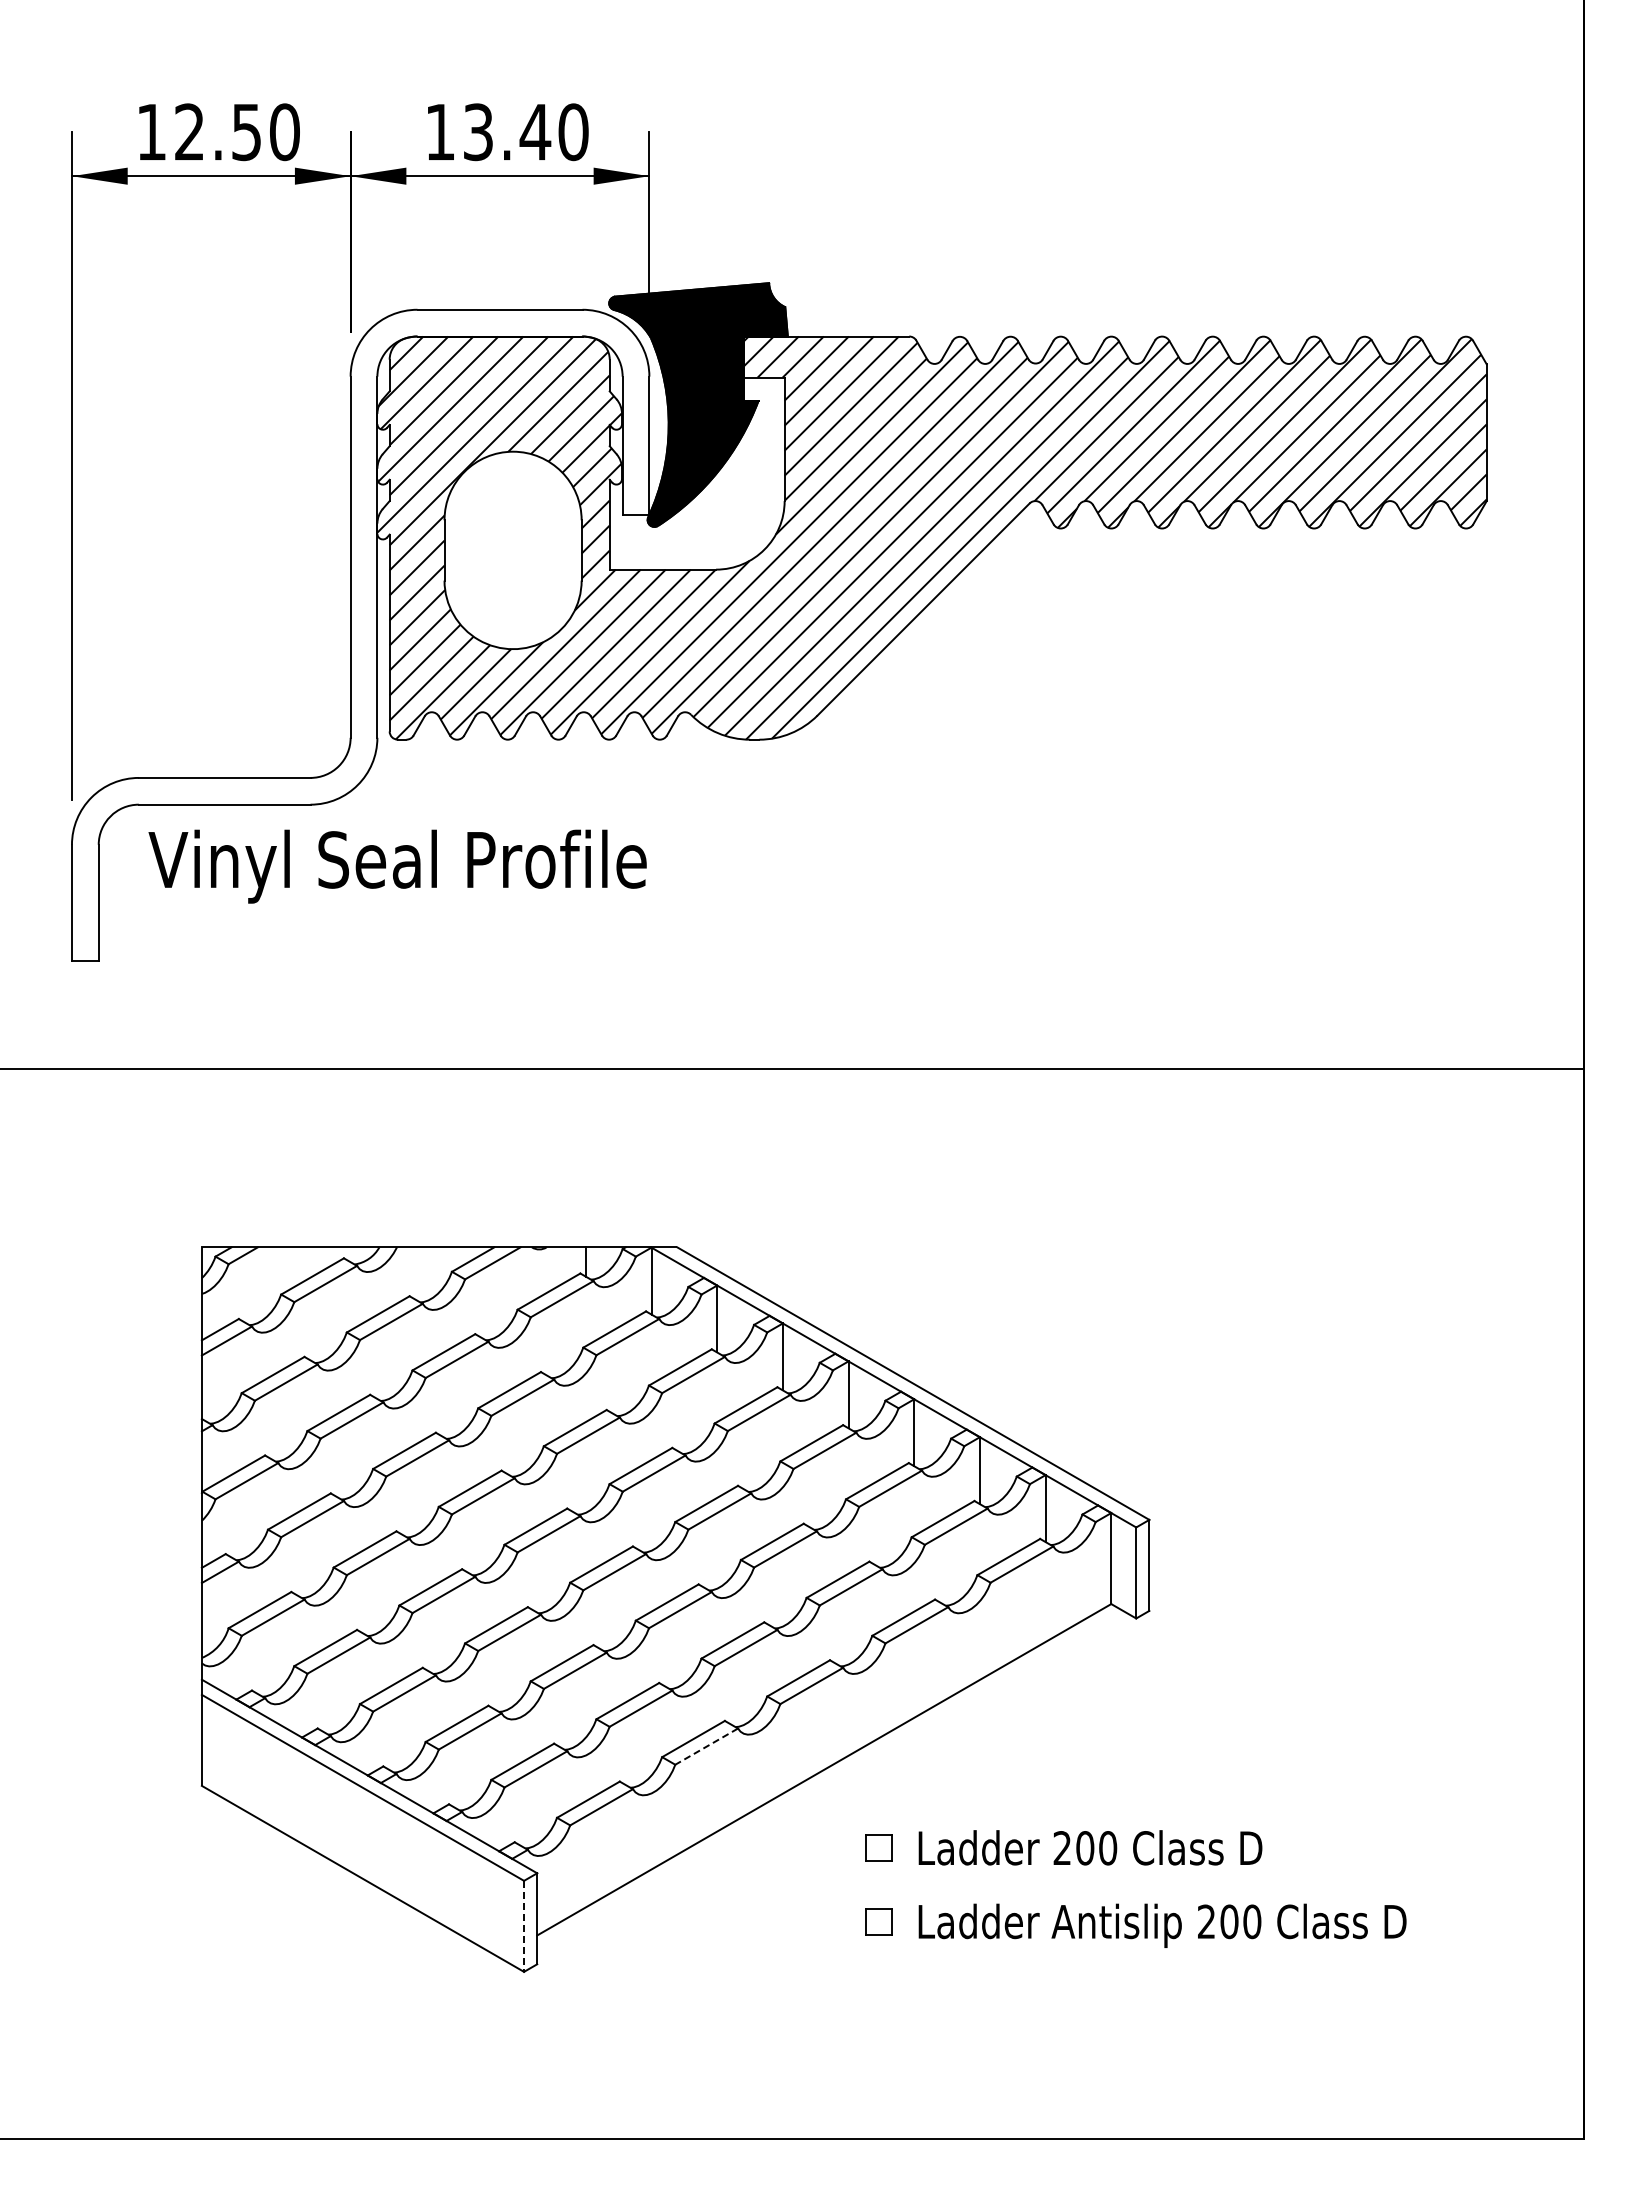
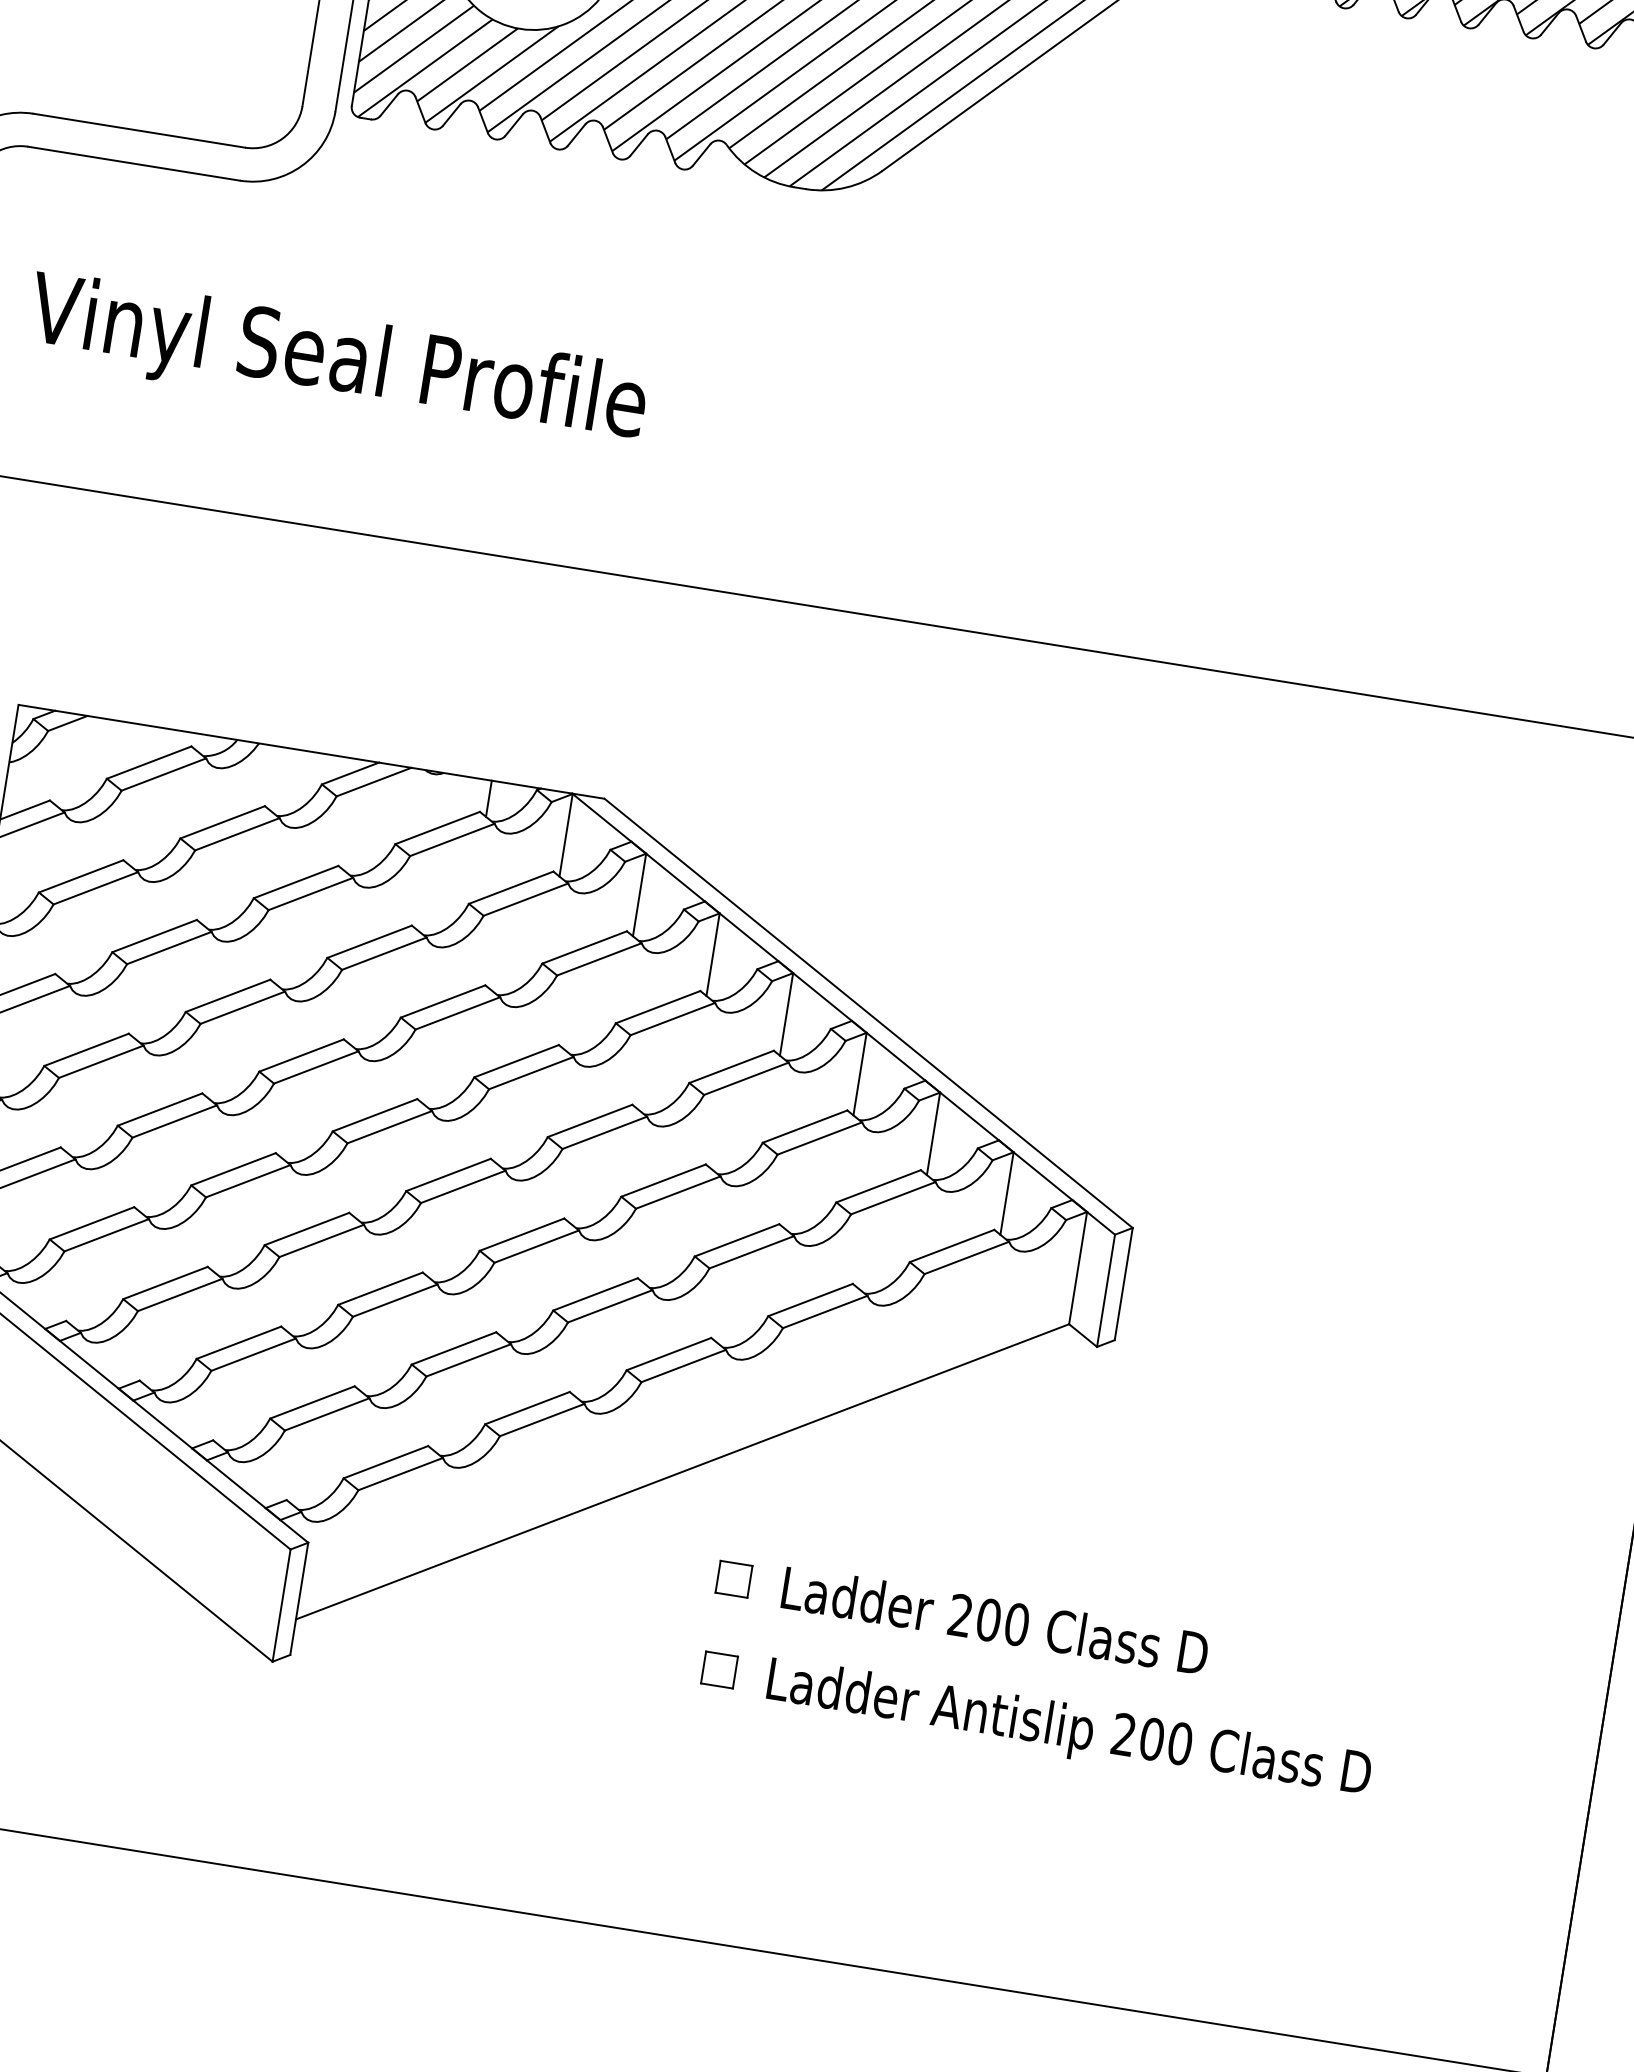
text: (397, 866) -> (337, 362), moved
line: (706, 1746) -> (542, 1419), dashed -> solid
line: (524, 1926) -> (282, 1605), dashed -> solid

